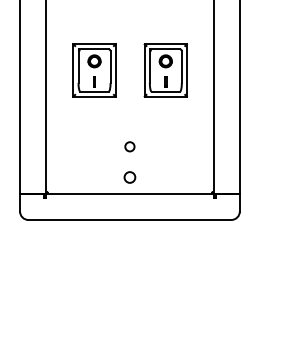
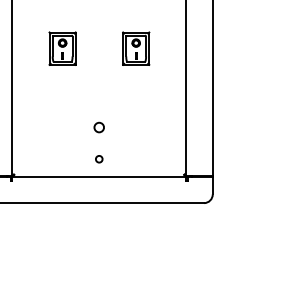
part: (94, 70) -> (62, 48), size x0.6
part: (165, 70) -> (135, 48), size x0.6
circle: (129, 177) -> (98, 159), size x0.6

